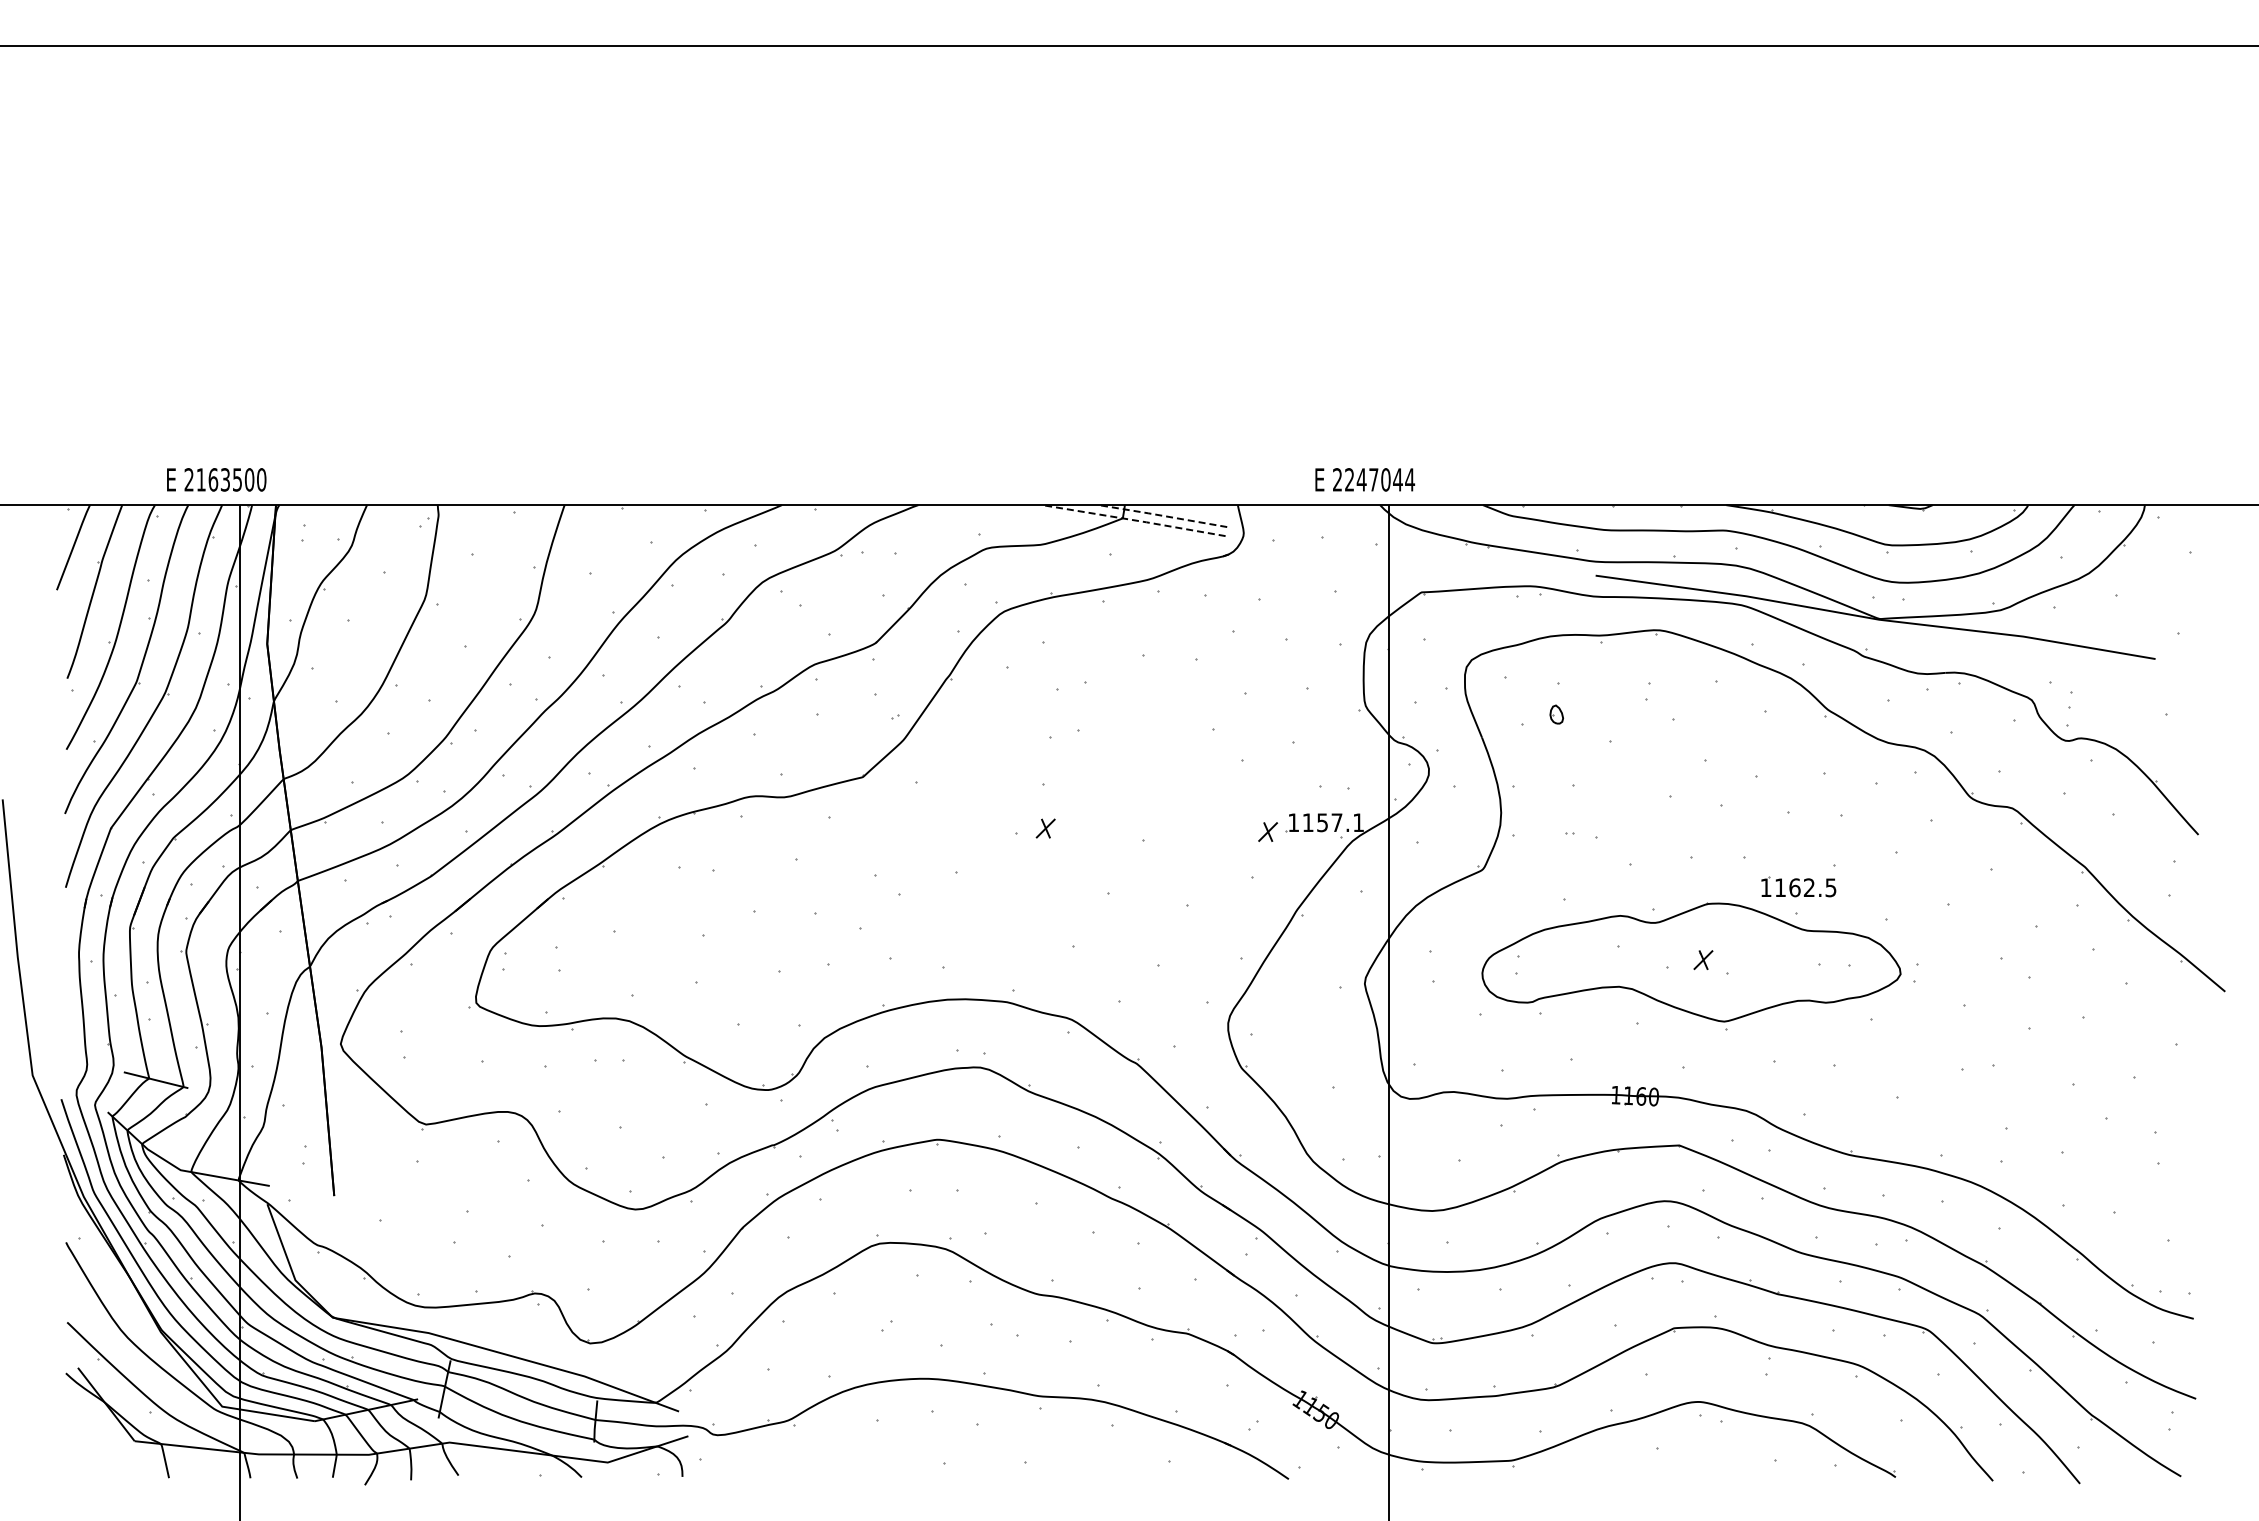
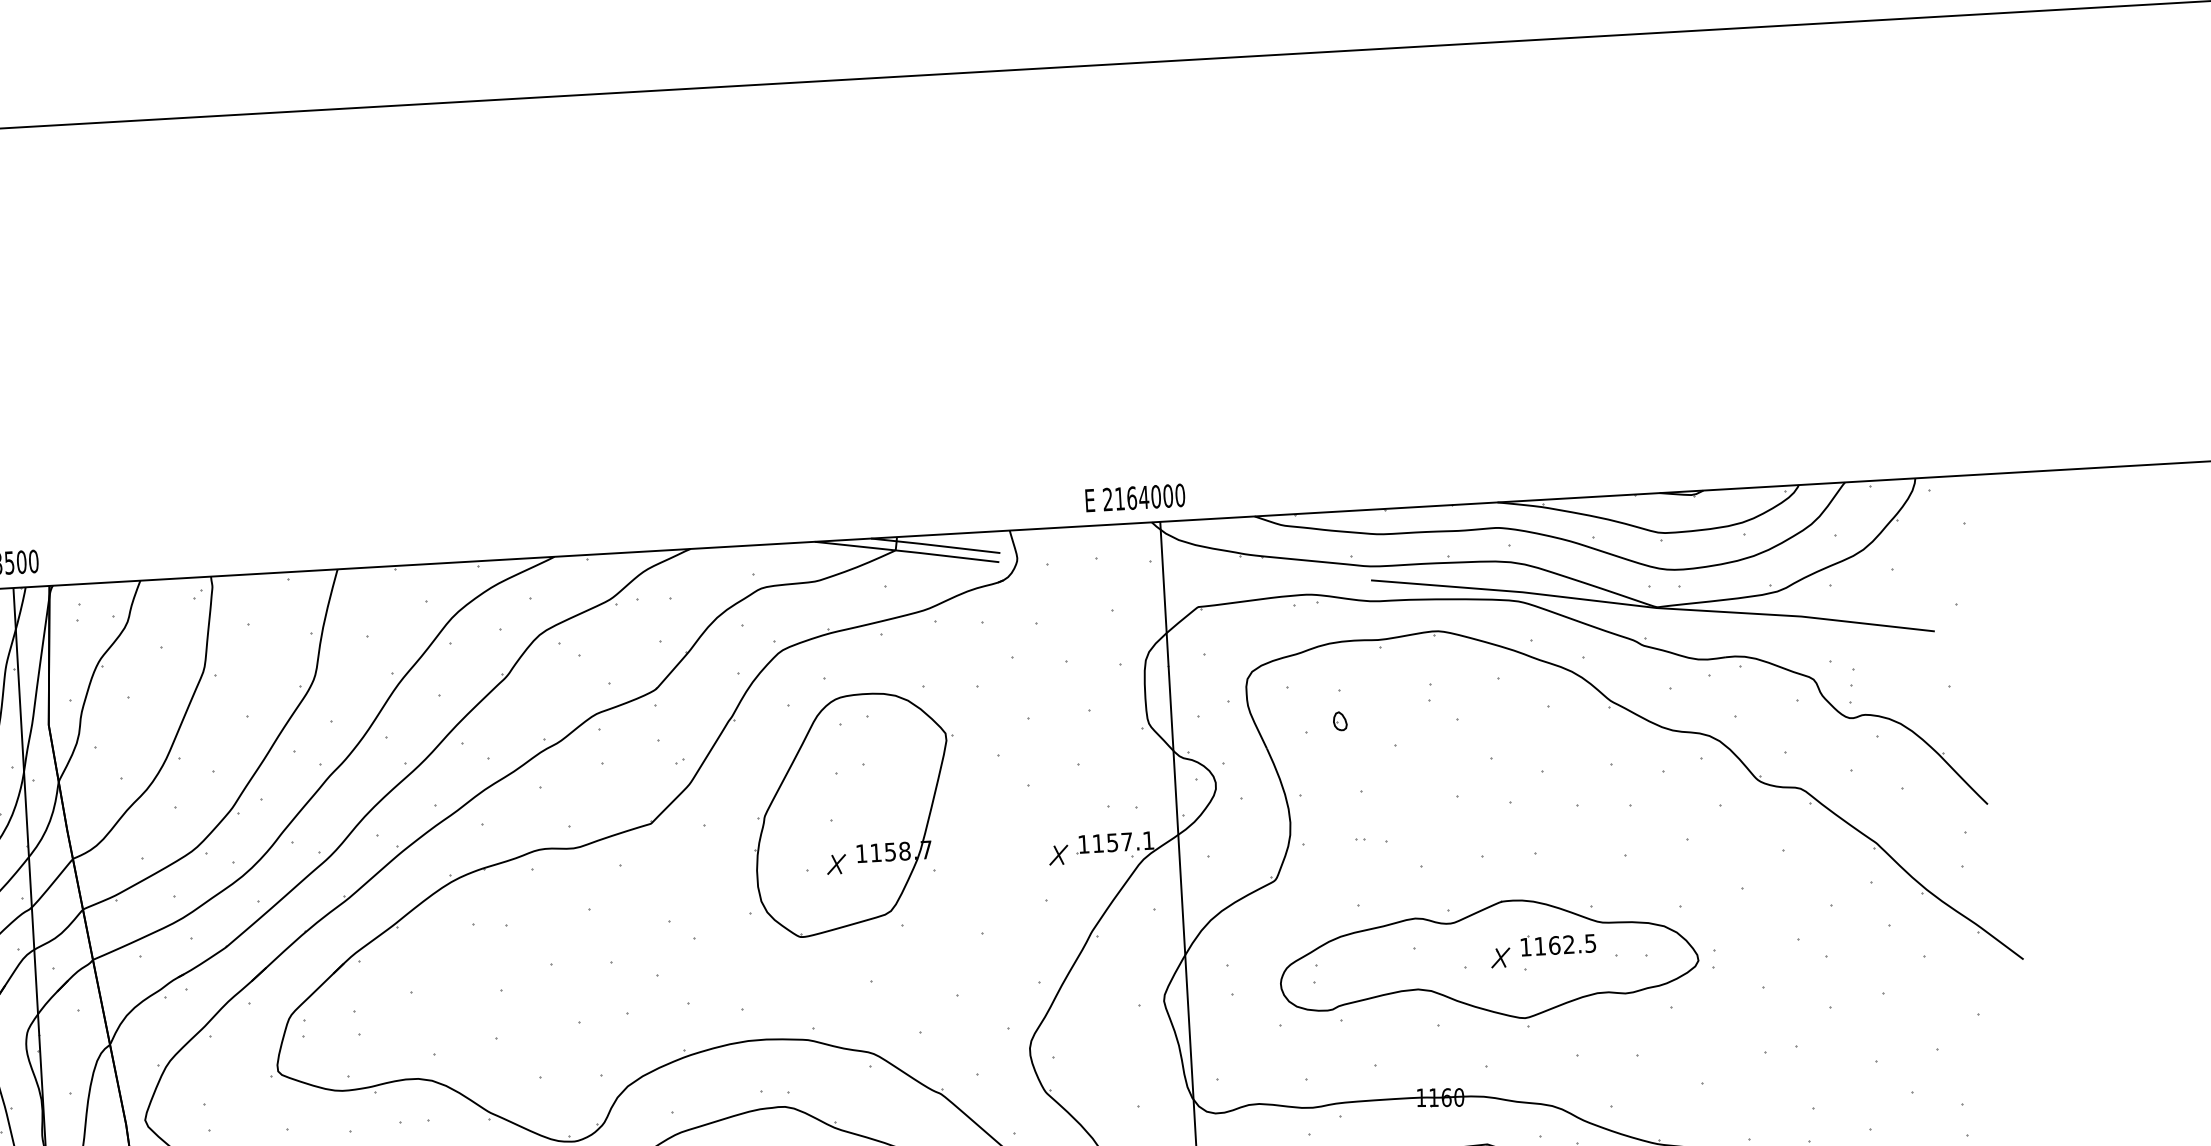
text: (1380, 479) -> (1150, 496), 2247044 -> 2164000
line: (1162, 515) -> (935, 545), dashed -> solid
line: (1134, 520) -> (907, 551), dashed -> solid
part: (1067, 779) -> (855, 814), added
part: (1798, 886) -> (1558, 944), moved

